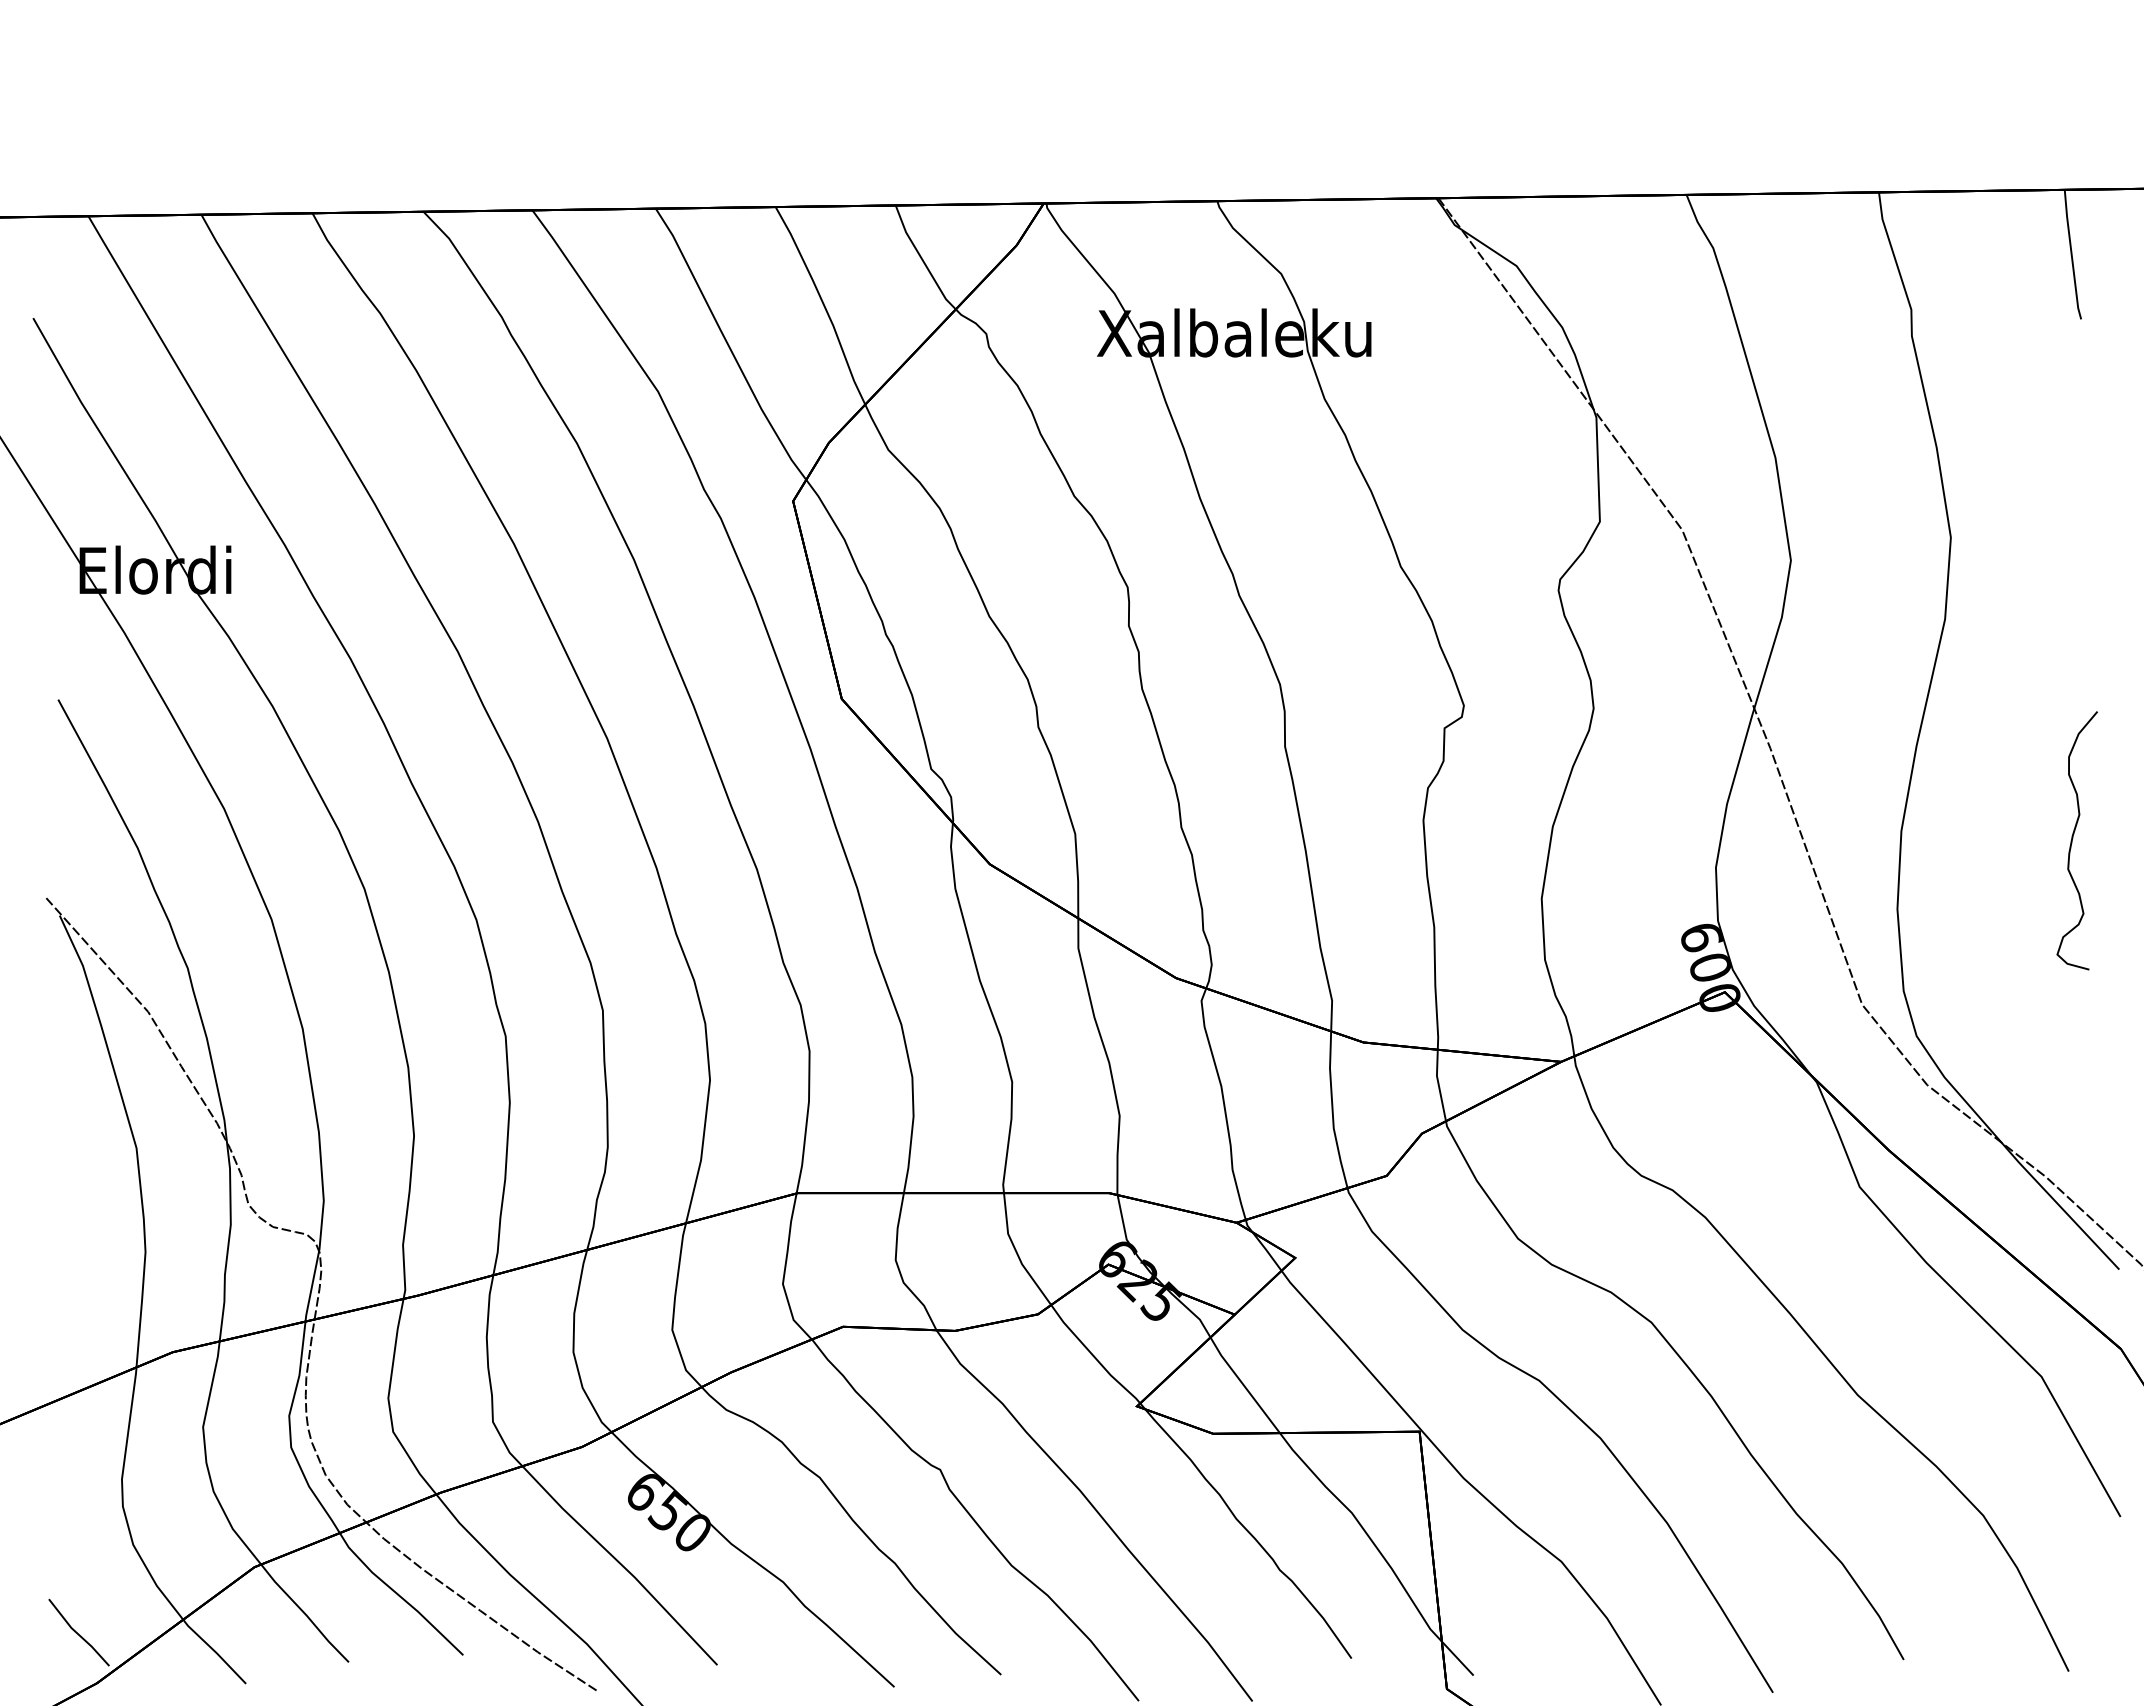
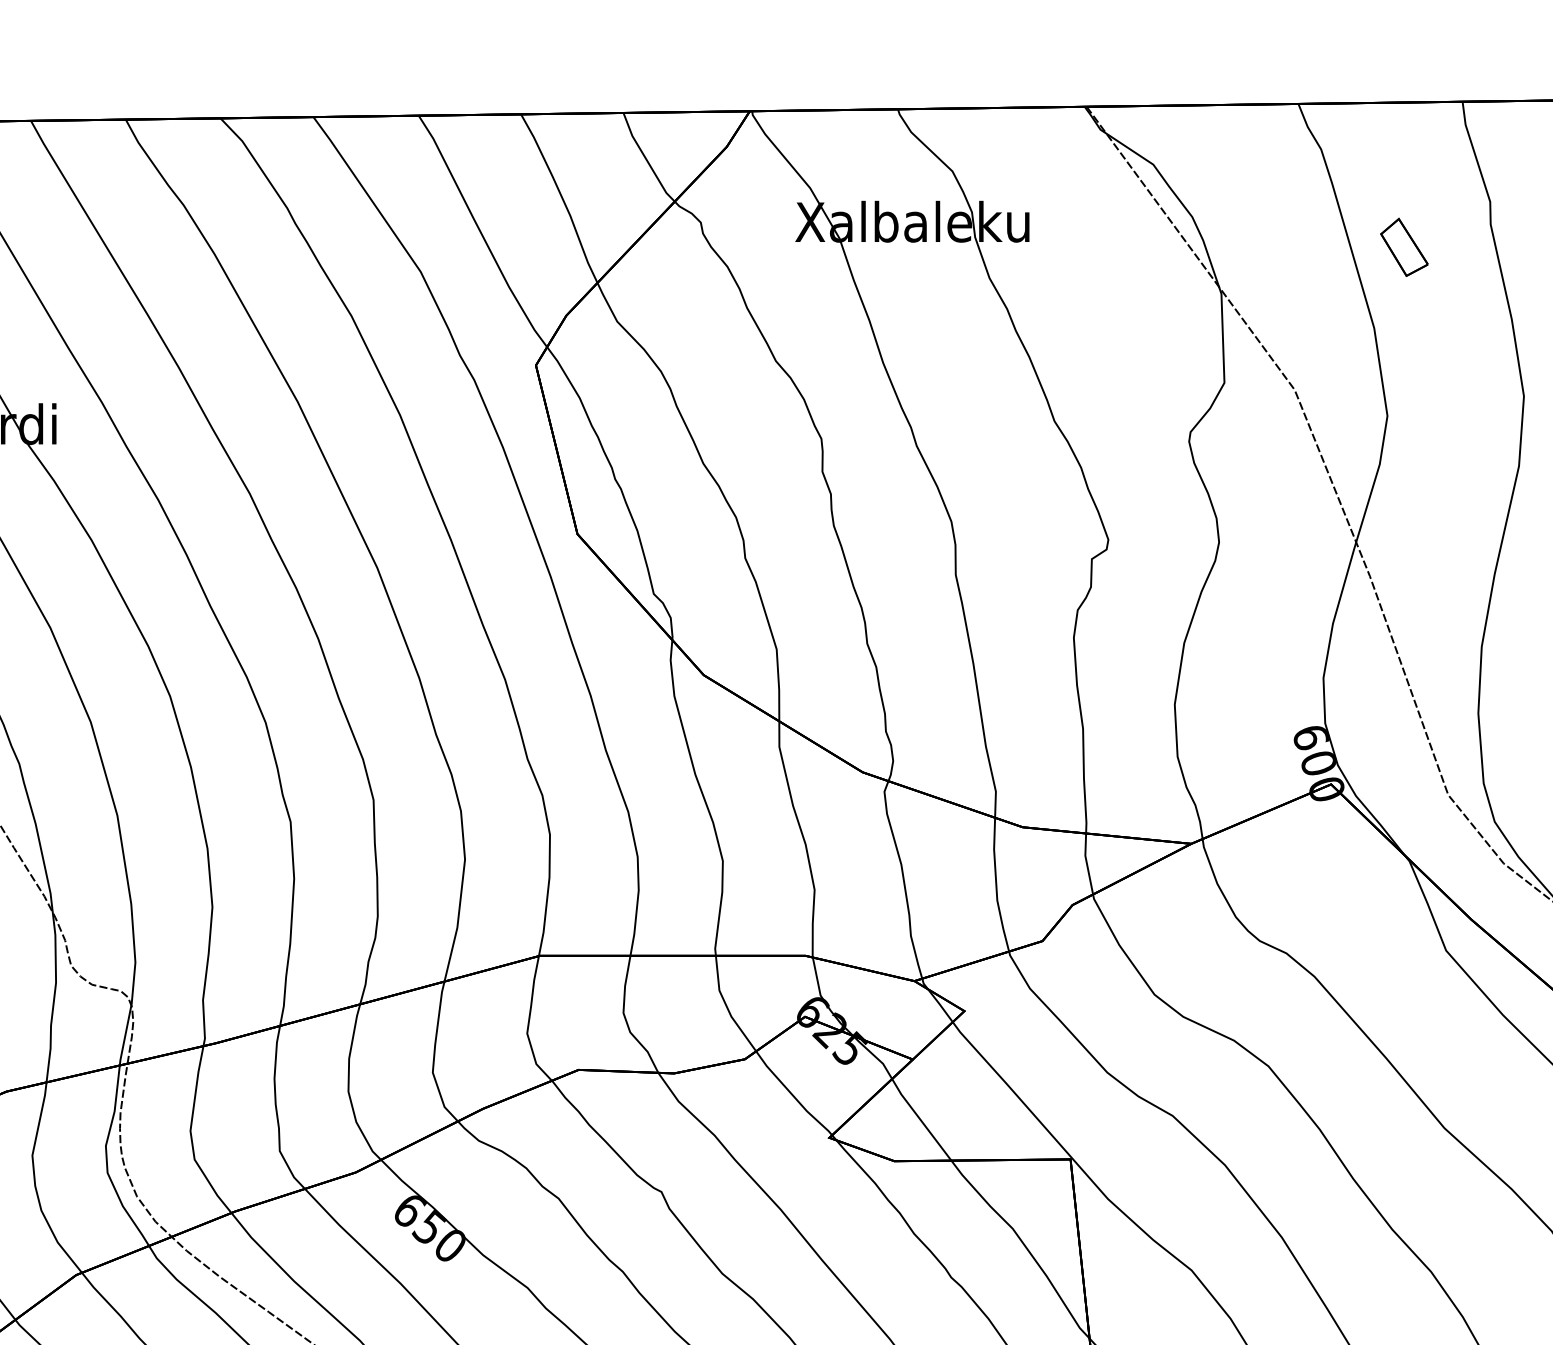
part: (1810, 362) -> (1404, 246), added

